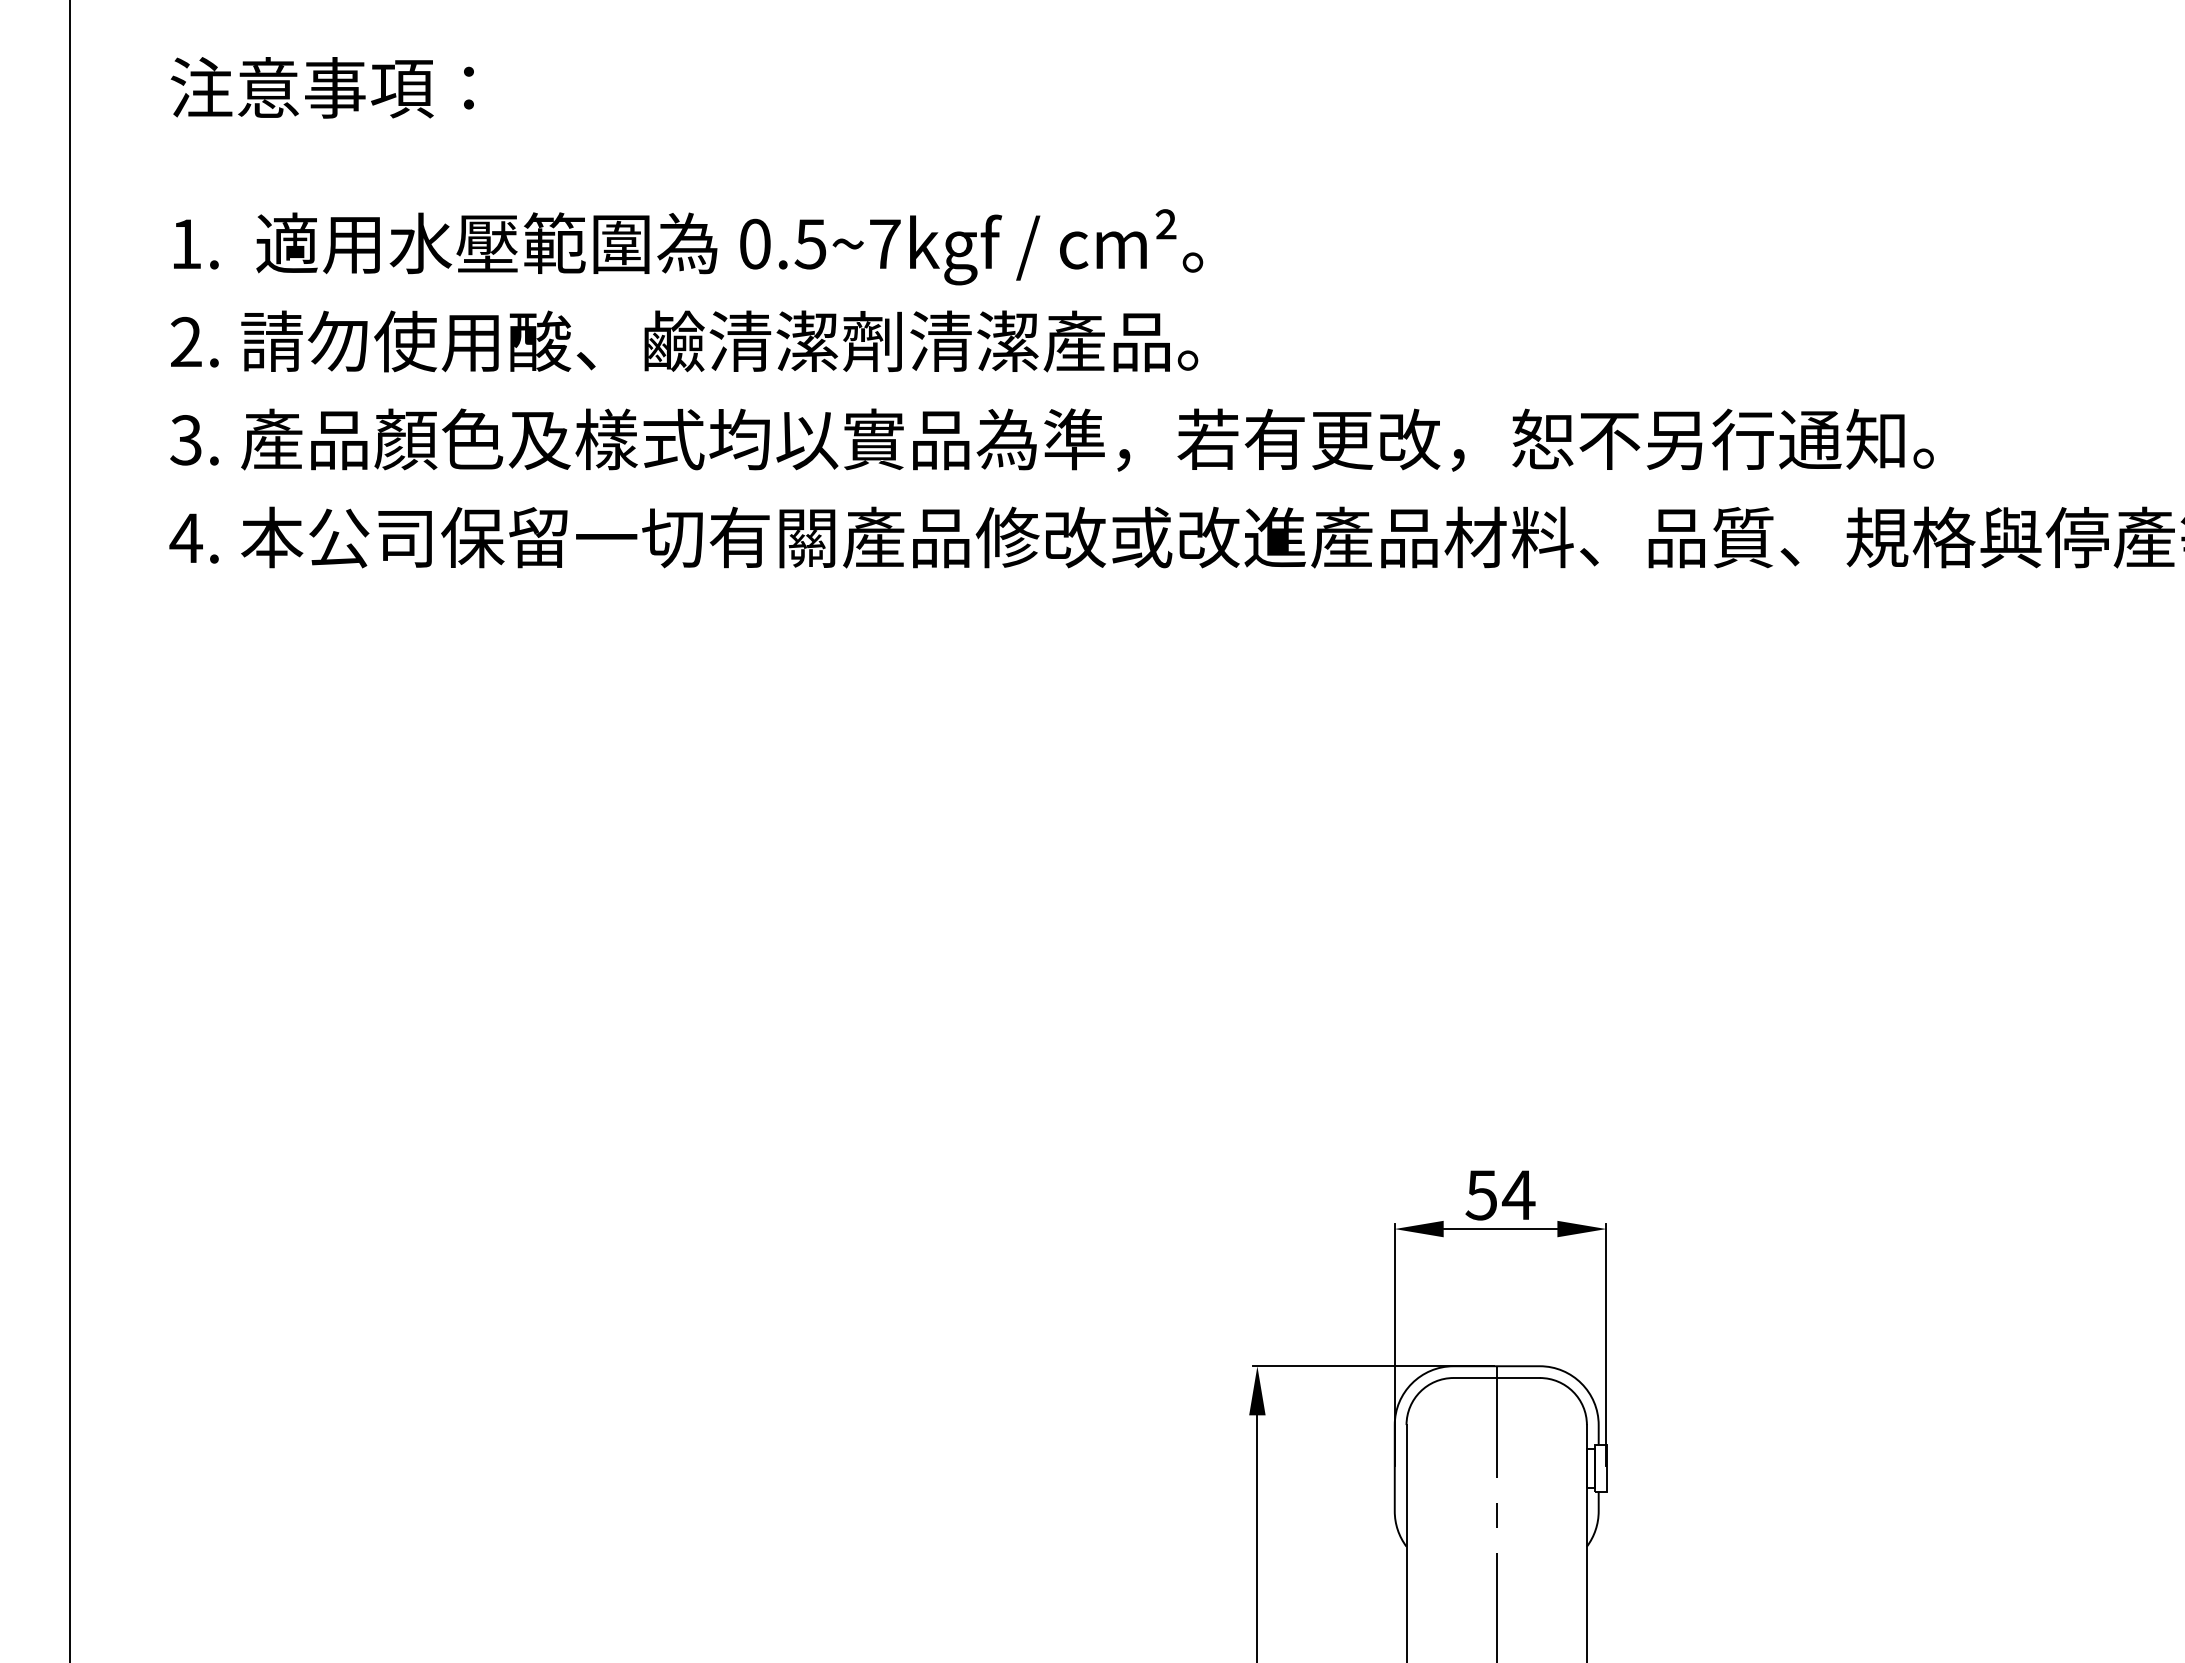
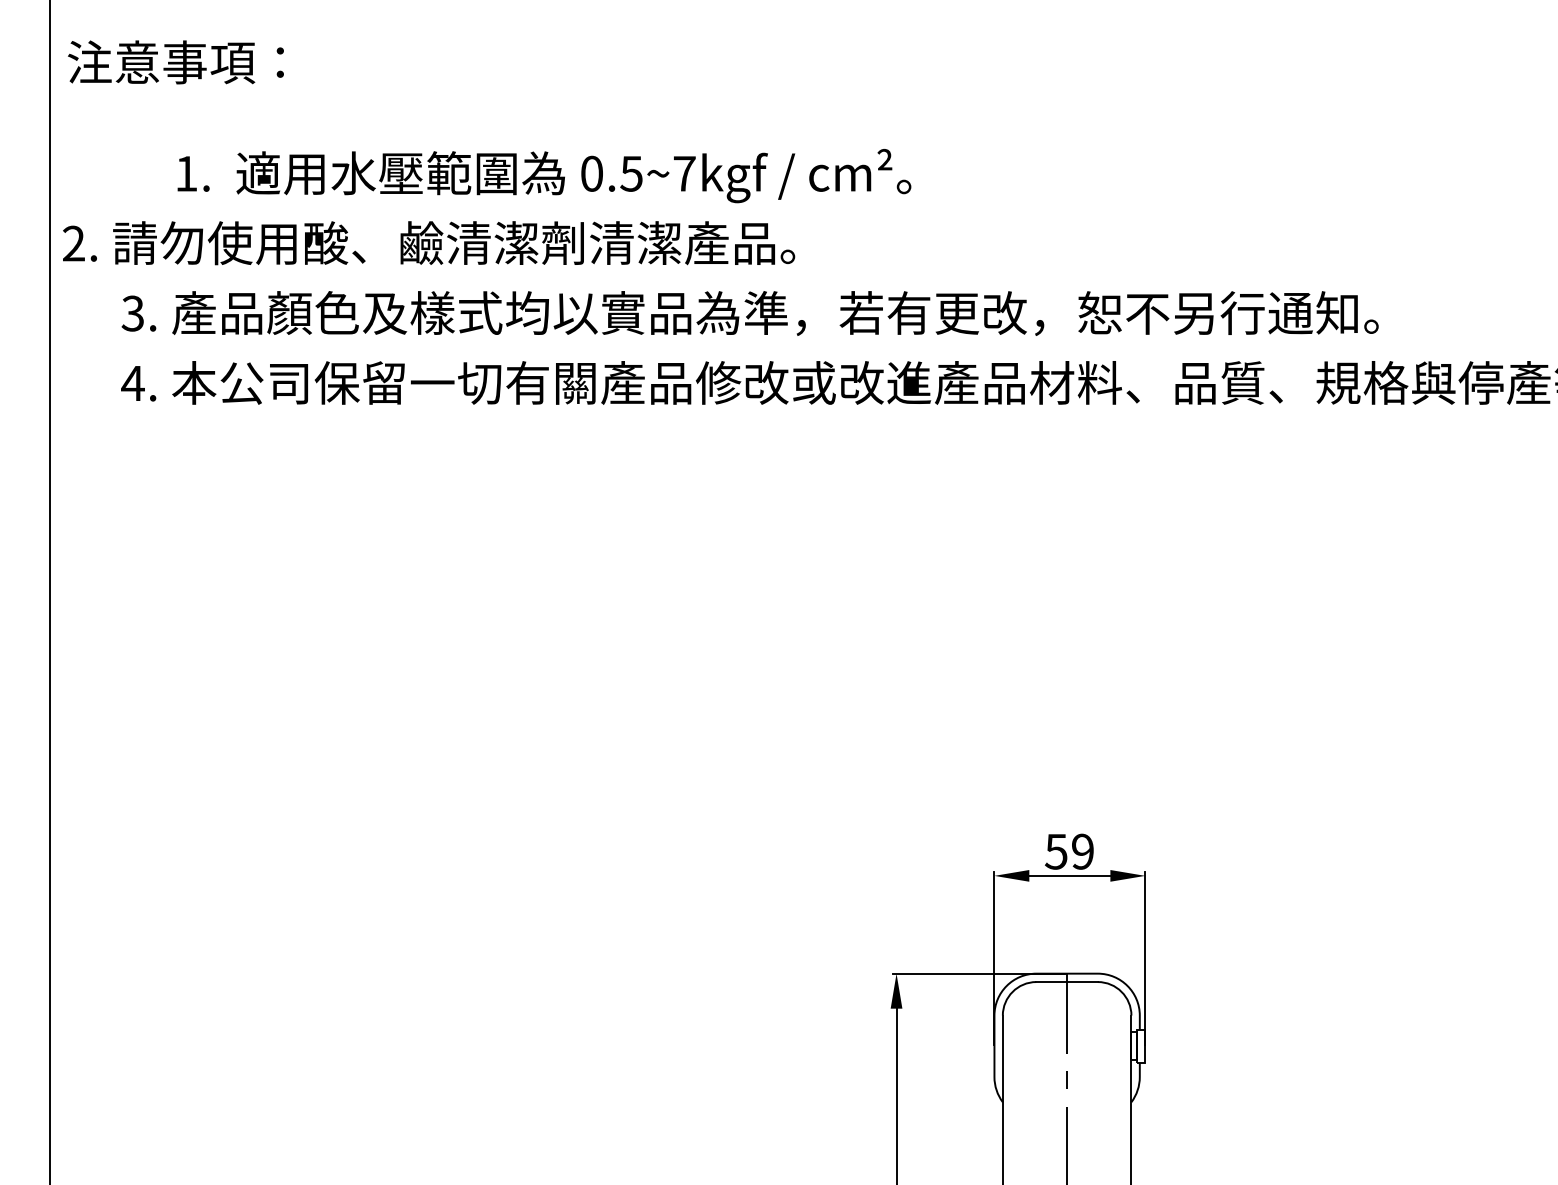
text: (321, 87) -> (175, 62), moved
text: (688, 247) -> (544, 176), moved
text: (684, 341) -> (429, 243), moved
text: (1518, 1194) -> (1082, 851), 54 -> 59

